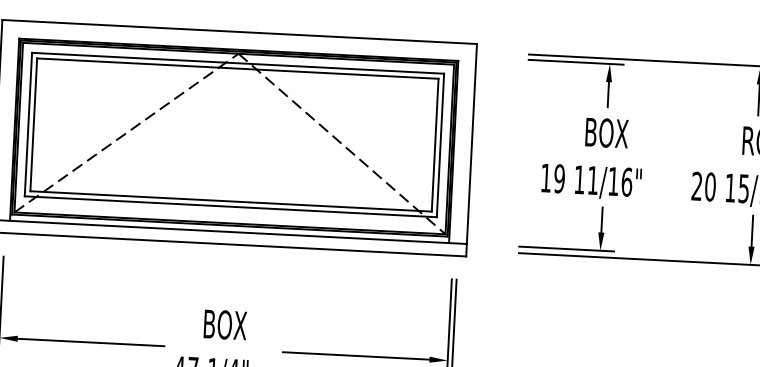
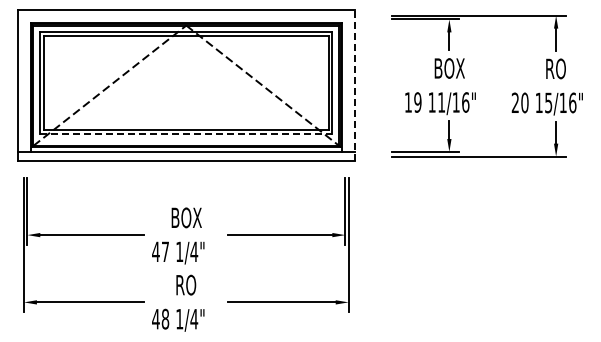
line: (471, 148) -> (354, 84), solid -> dashed
line: (231, 207) -> (186, 134), solid -> dashed

